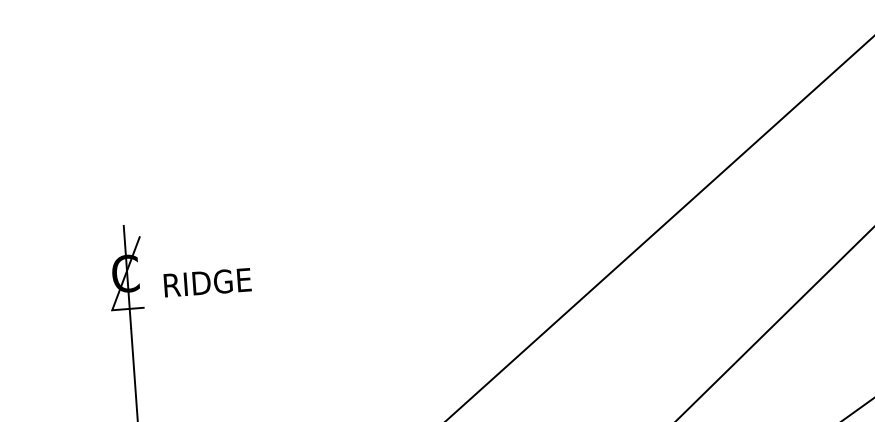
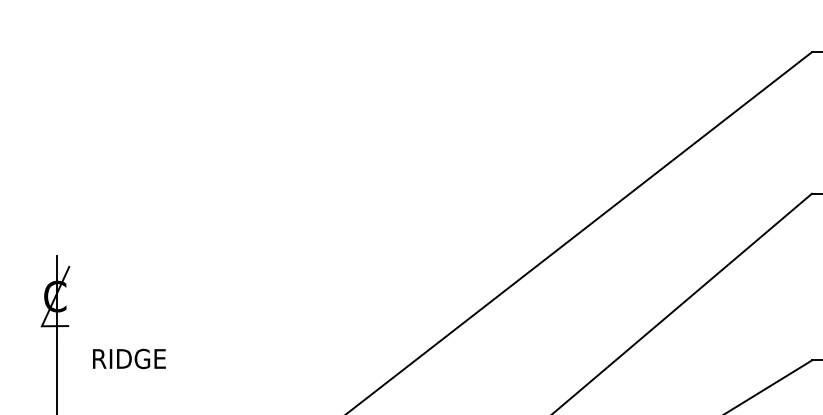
text: (207, 282) -> (129, 358), moved

